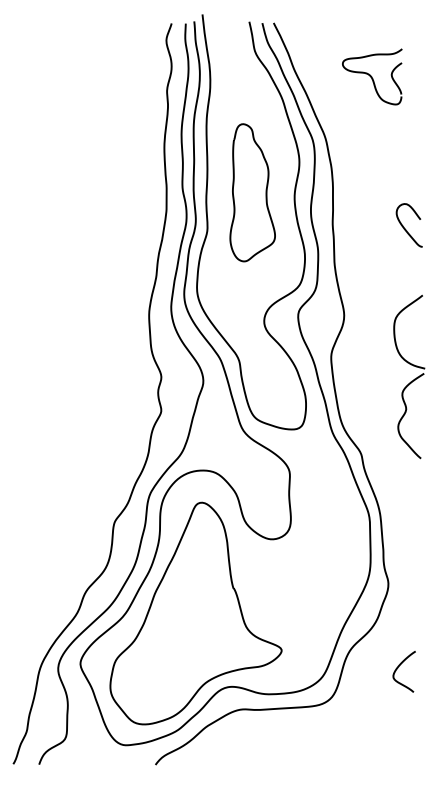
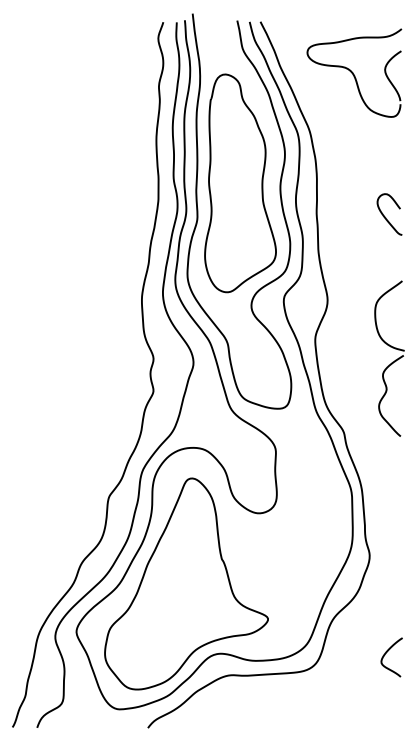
part: (372, 76) -> (354, 72), size x1.67
part: (252, 192) -> (240, 183), size x1.67
curve: (397, 669) -> (385, 655), moved

